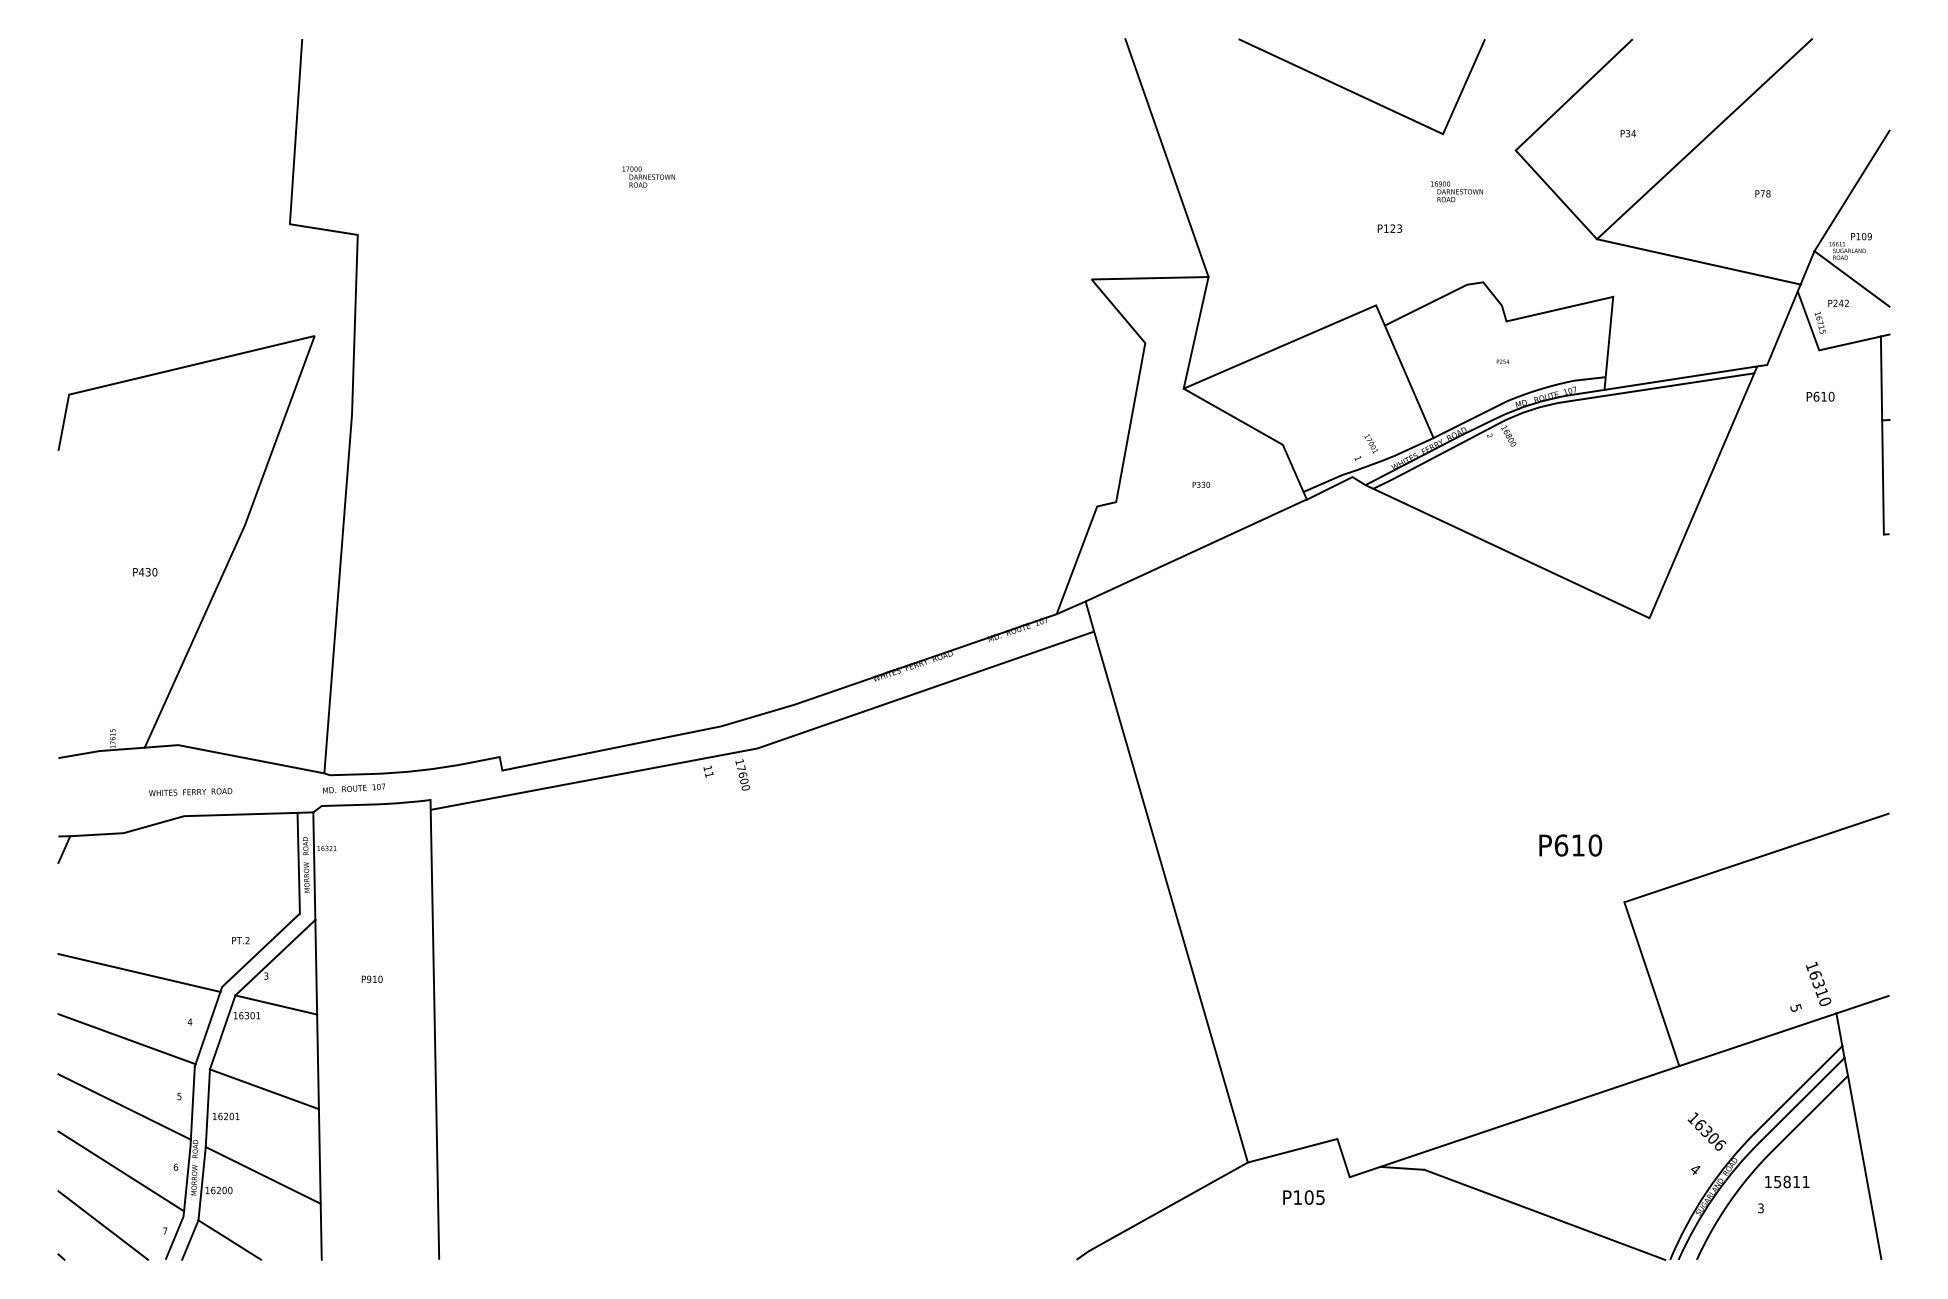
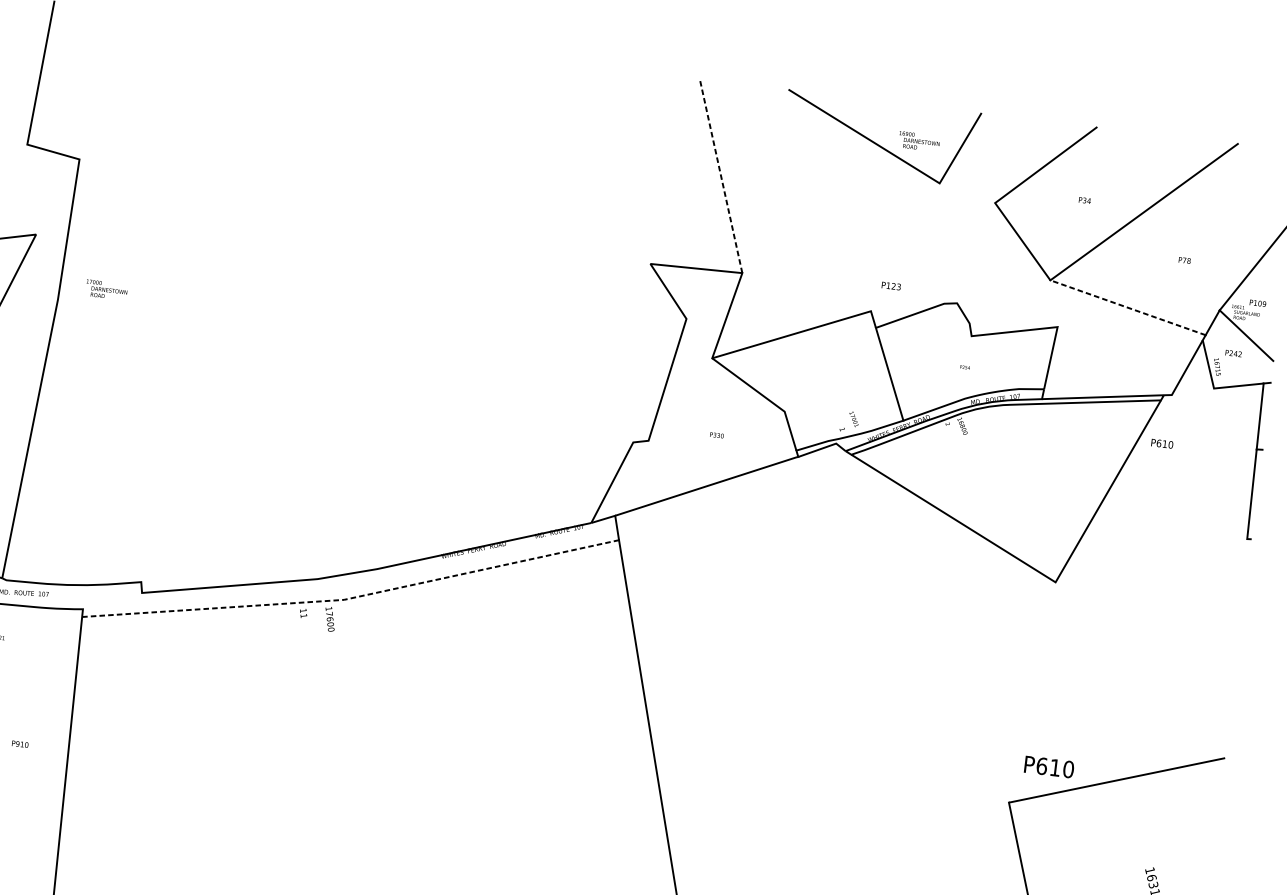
line: (1166, 158) -> (720, 176), solid -> dashed
text: (648, 176) -> (106, 289), moved
text: (1456, 191) -> (918, 141), moved
text: (1389, 228) -> (891, 285), moved
line: (1698, 261) -> (1127, 307), solid -> dashed
text: (1820, 396) -> (1162, 443), moved
line: (768, 744) -> (353, 597), solid -> dashed
text: (1570, 845) -> (1049, 767), moved

